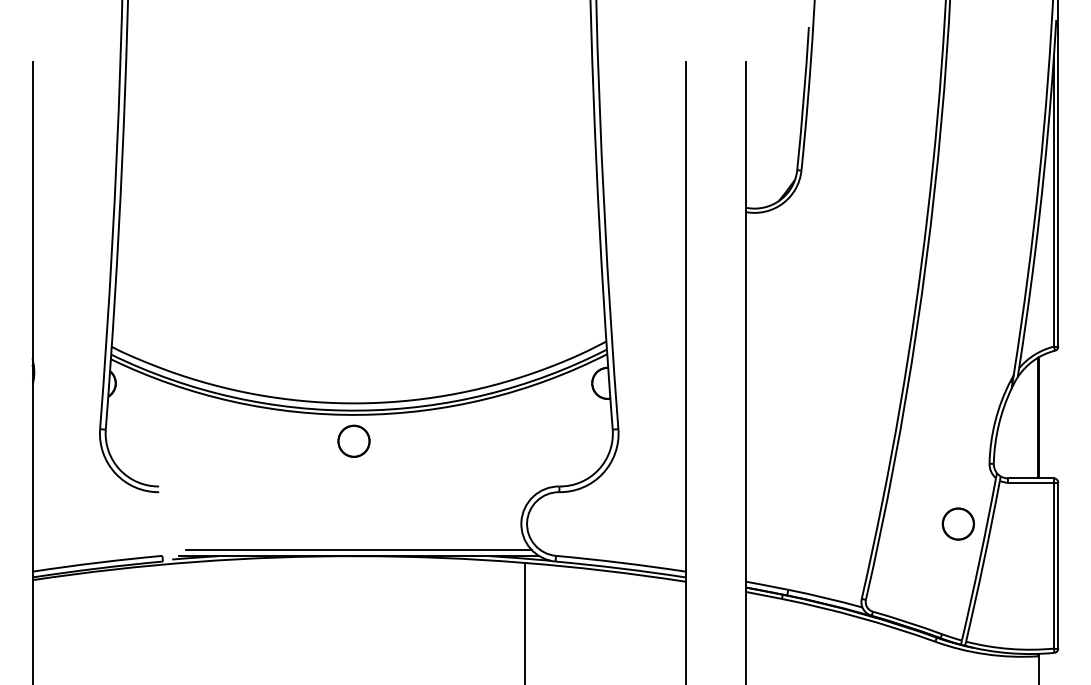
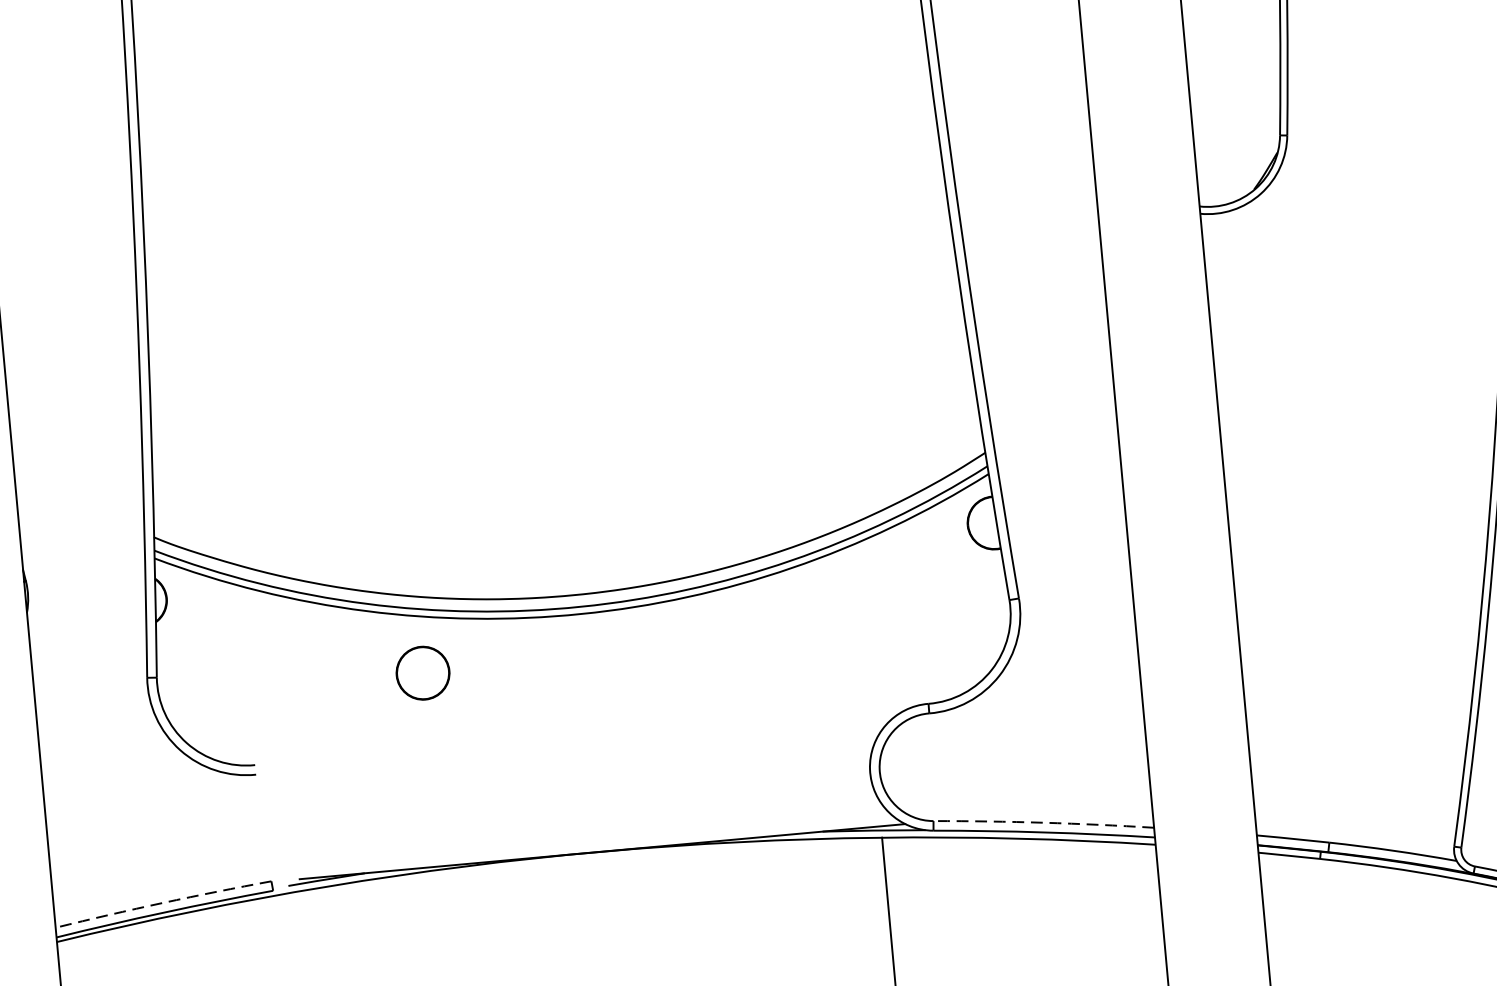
circle: (353, 440) -> (422, 671), moved
line: (359, 550) -> (602, 842), removed
arc: (97, 562) -> (163, 902), solid -> dashed
arc: (621, 562) -> (1044, 822), solid -> dashed

